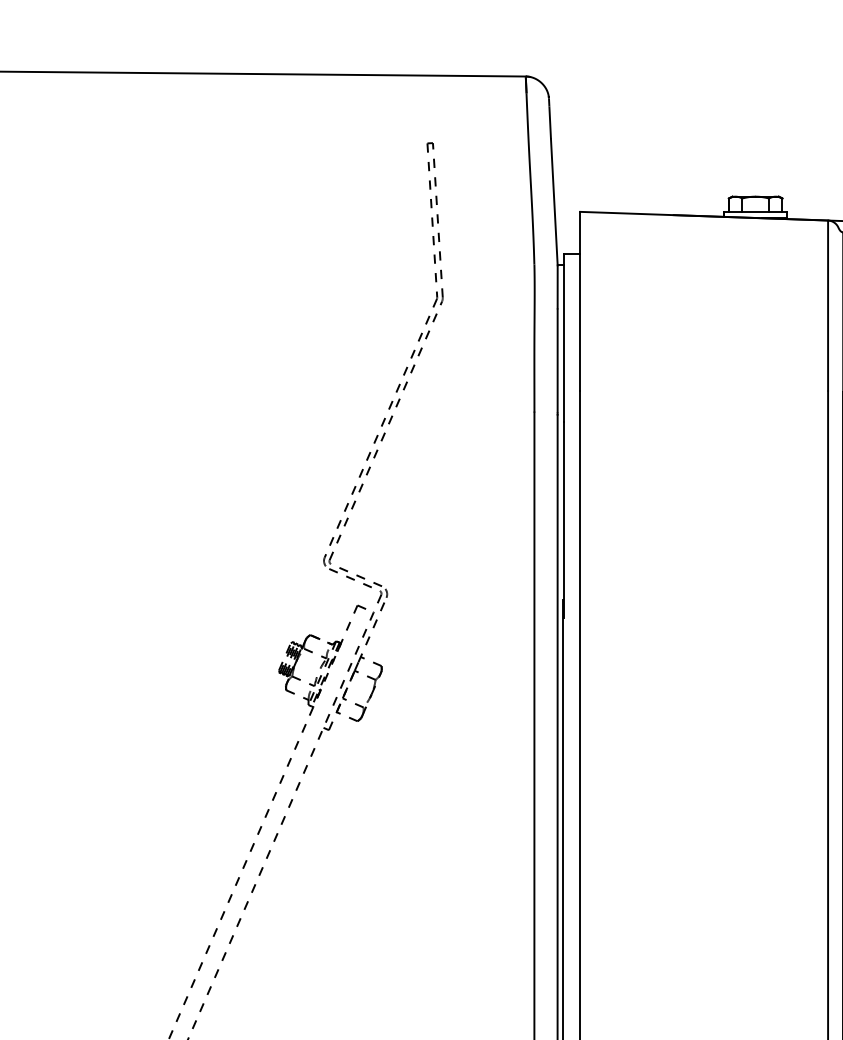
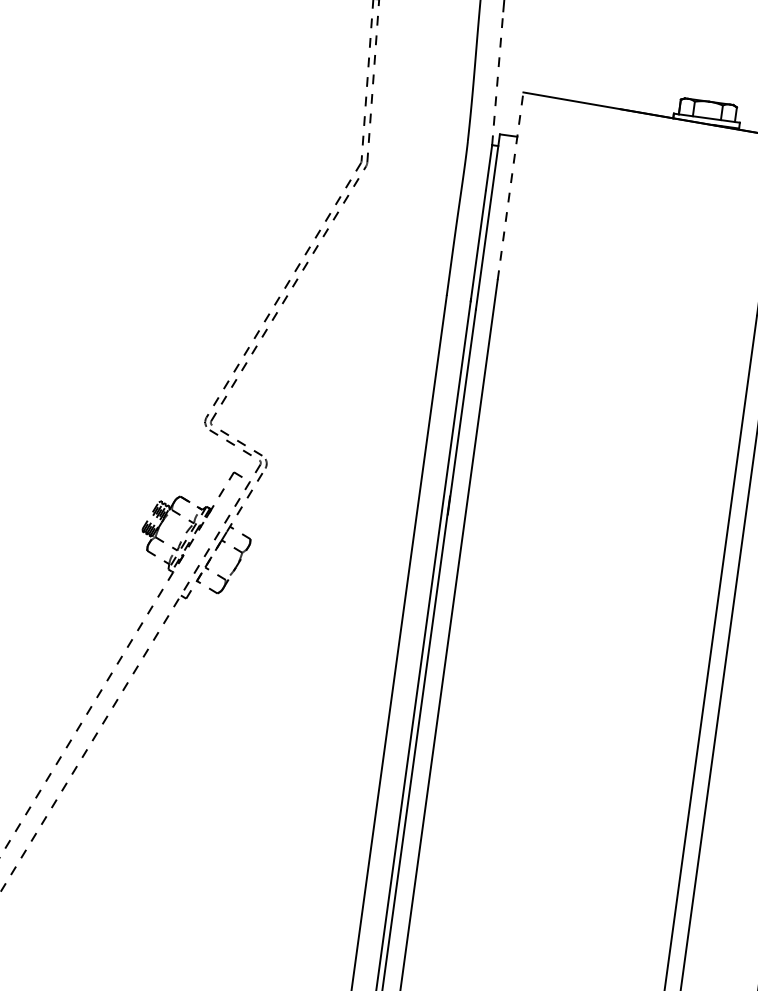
line: (554, 201) -> (497, 77), solid -> dashed
line: (580, 301) -> (510, 186), solid -> dashed

